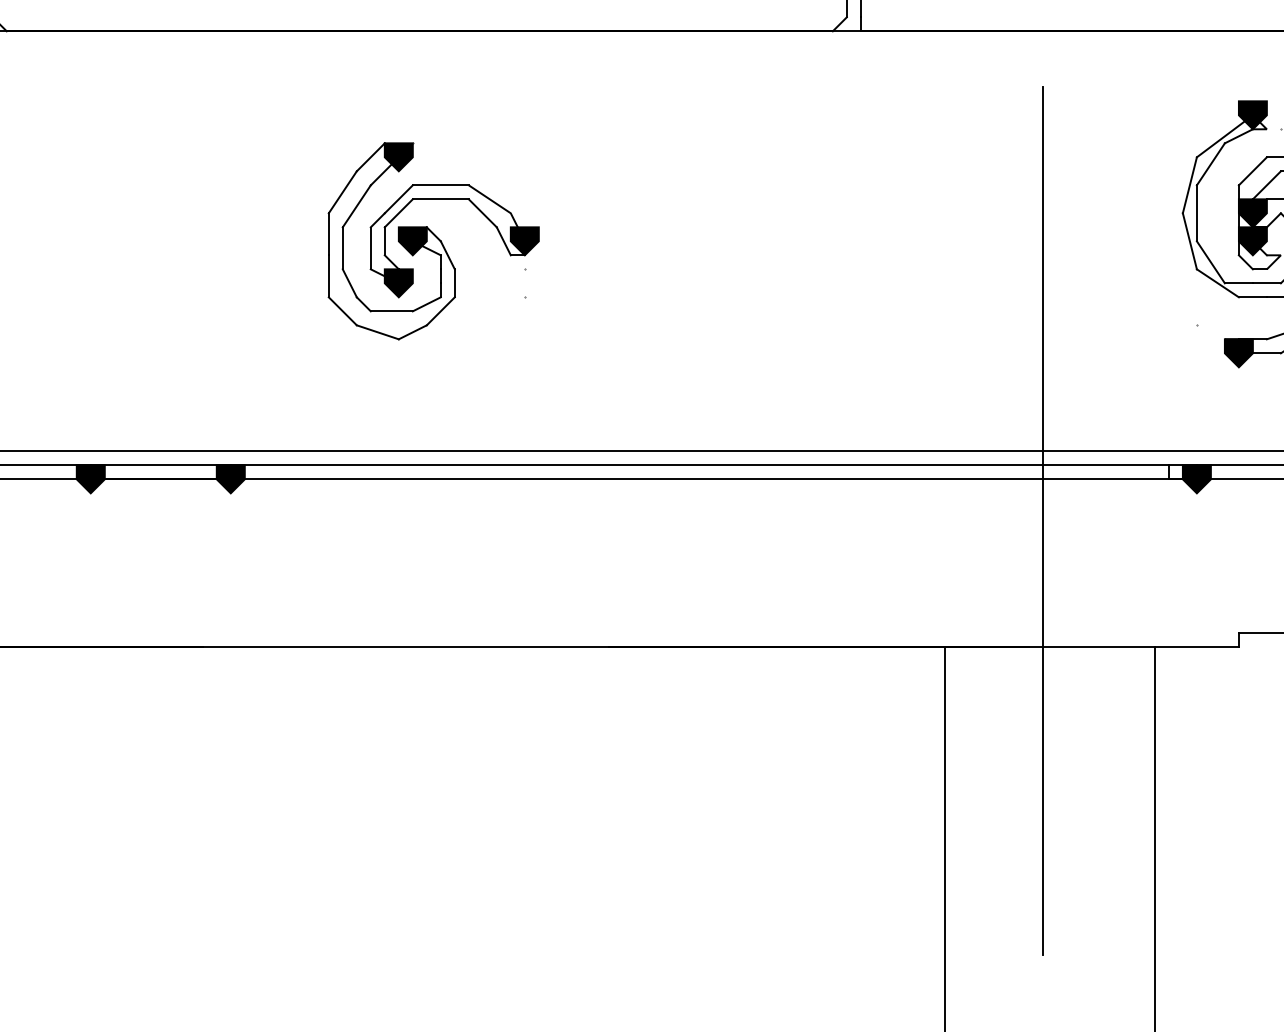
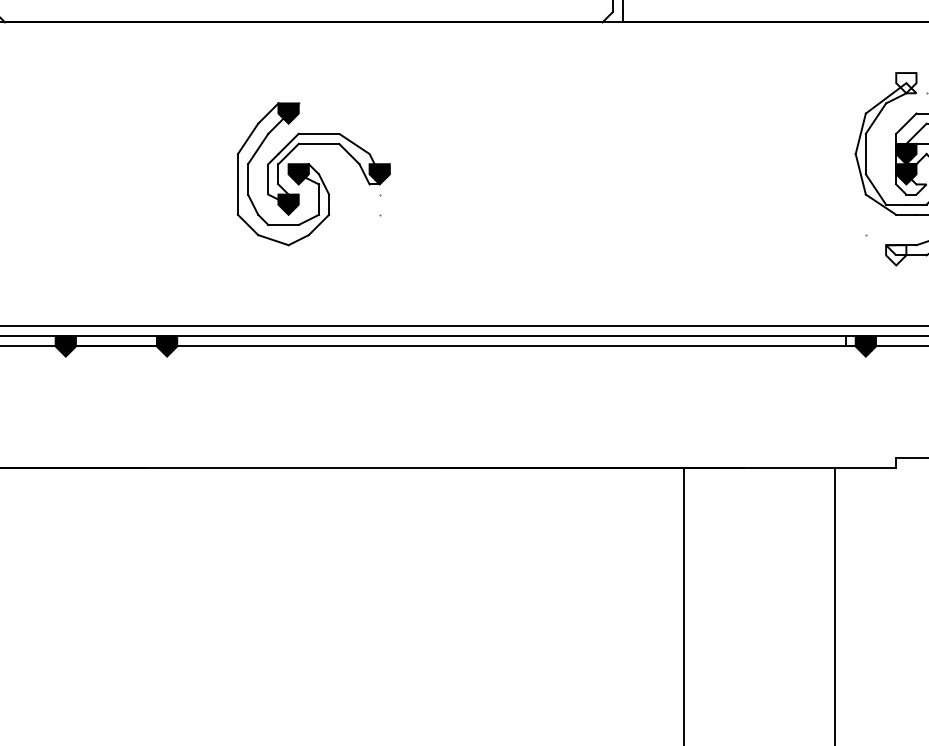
fill: (1252, 115) -> (906, 83), removed
fill: (1238, 353) -> (895, 255), removed
line: (1042, 521) -> (754, 376), removed

